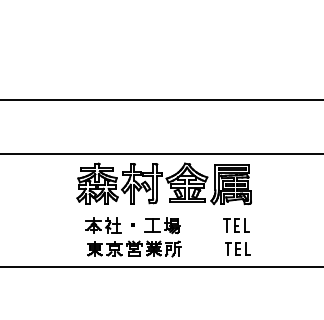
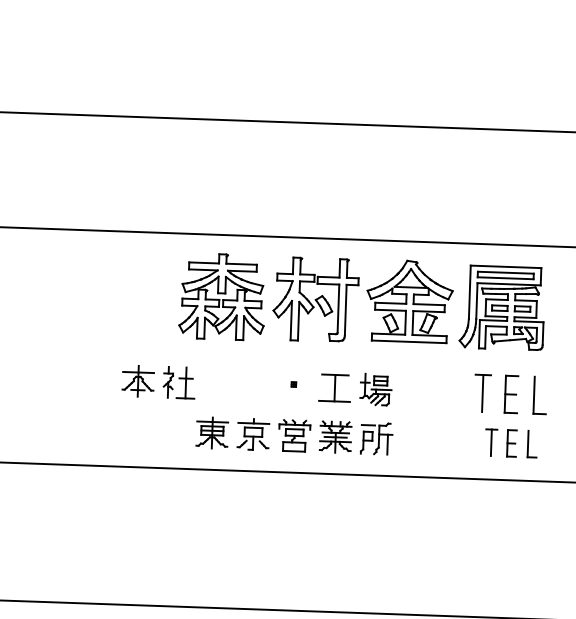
part: (103, 225) -> (158, 381), moved
part: (236, 225) -> (510, 393), size x1.4

